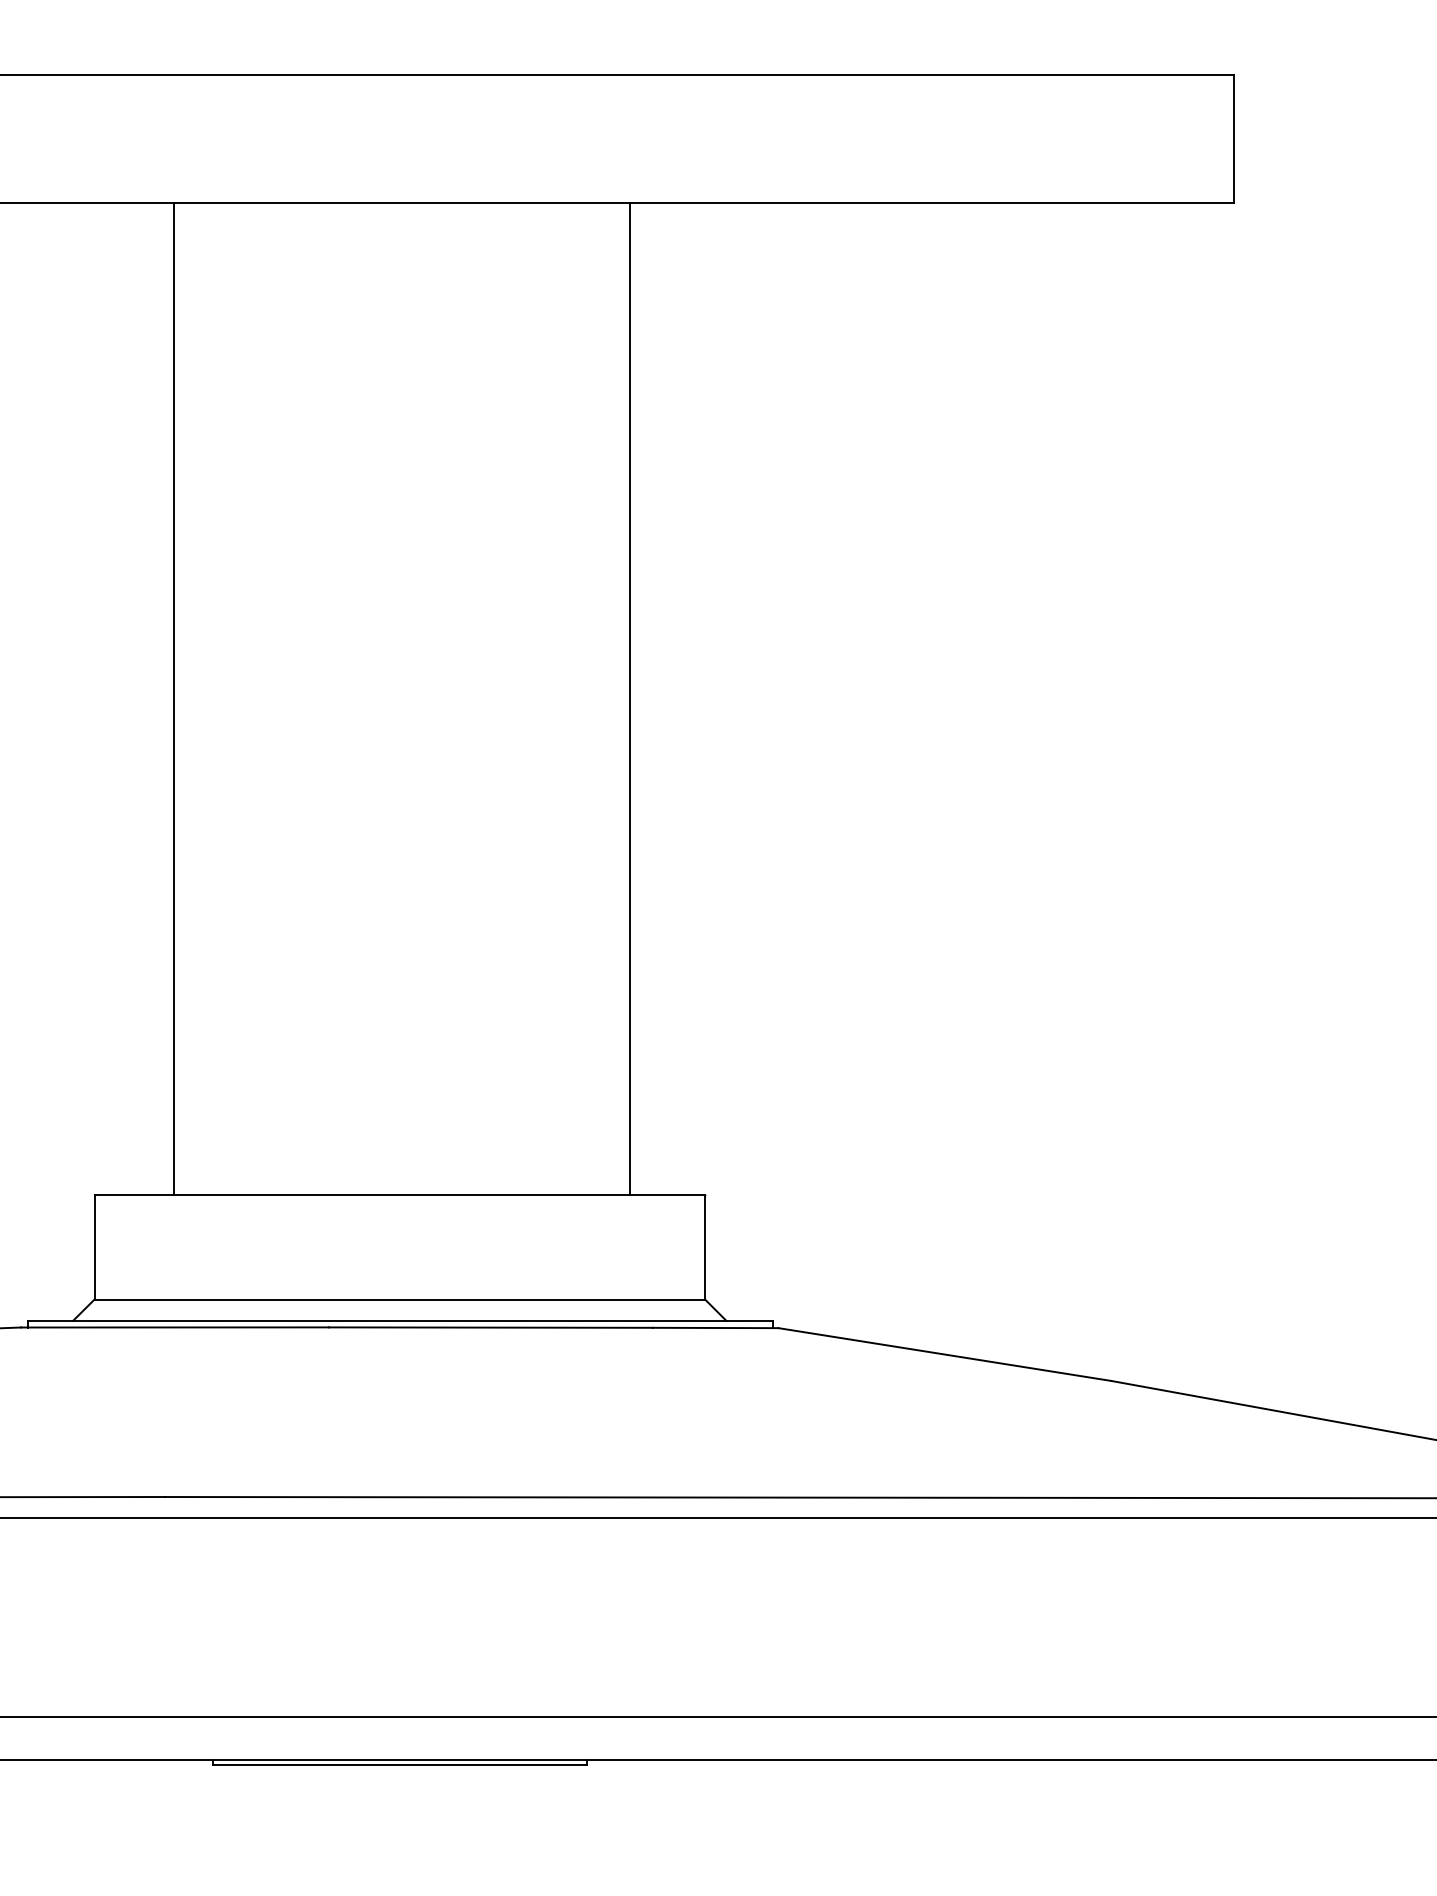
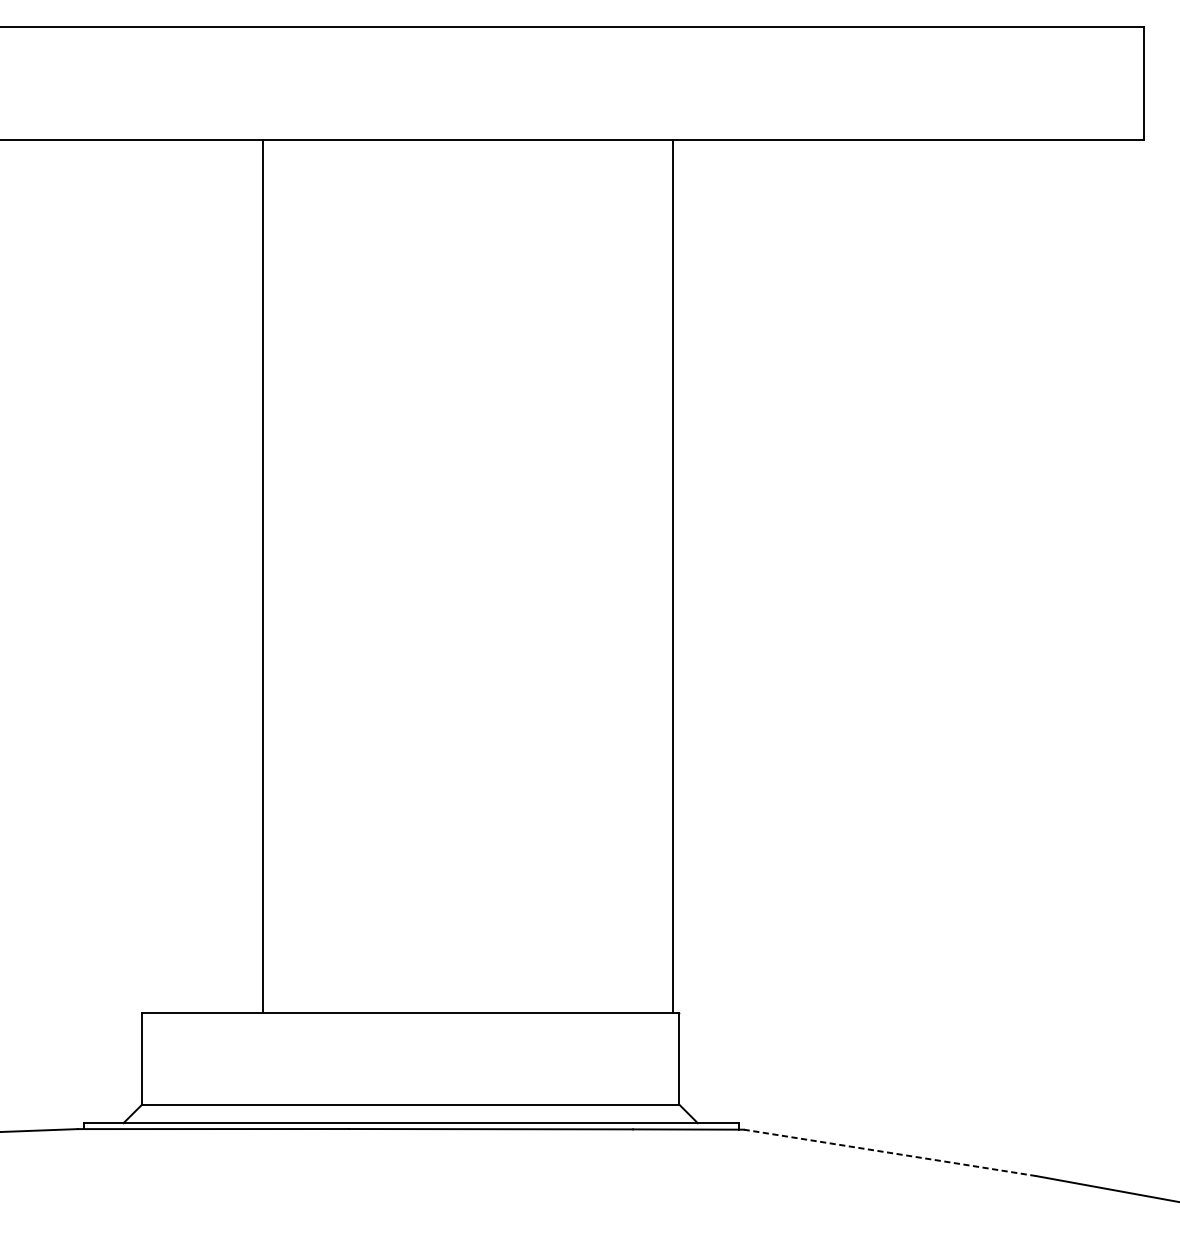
line: (173, 698) -> (262, 576), moved
line: (630, 698) -> (673, 576), moved
line: (944, 1354) -> (889, 1152), solid -> dashed

